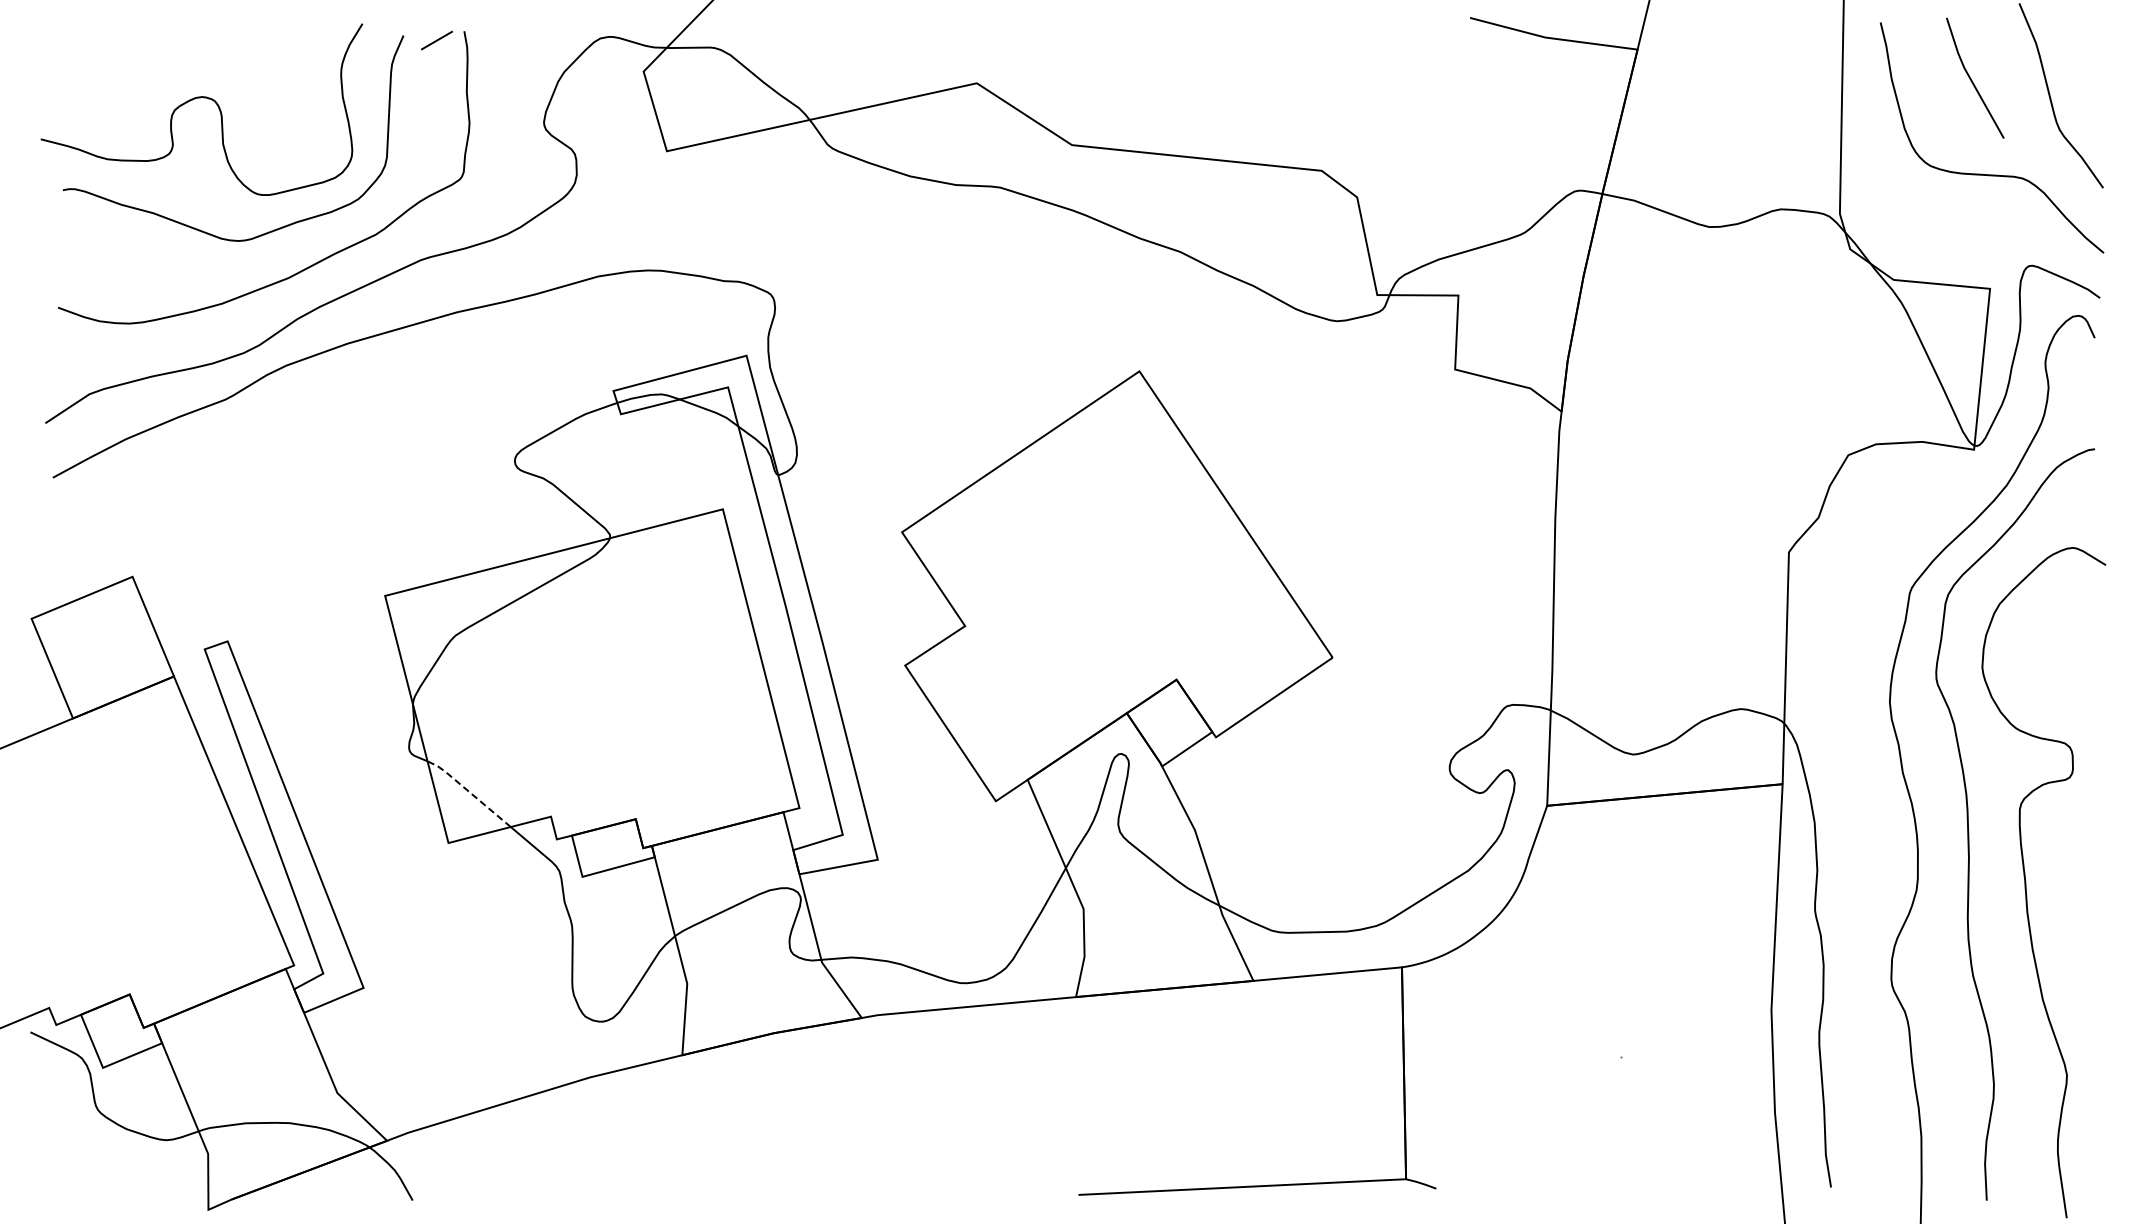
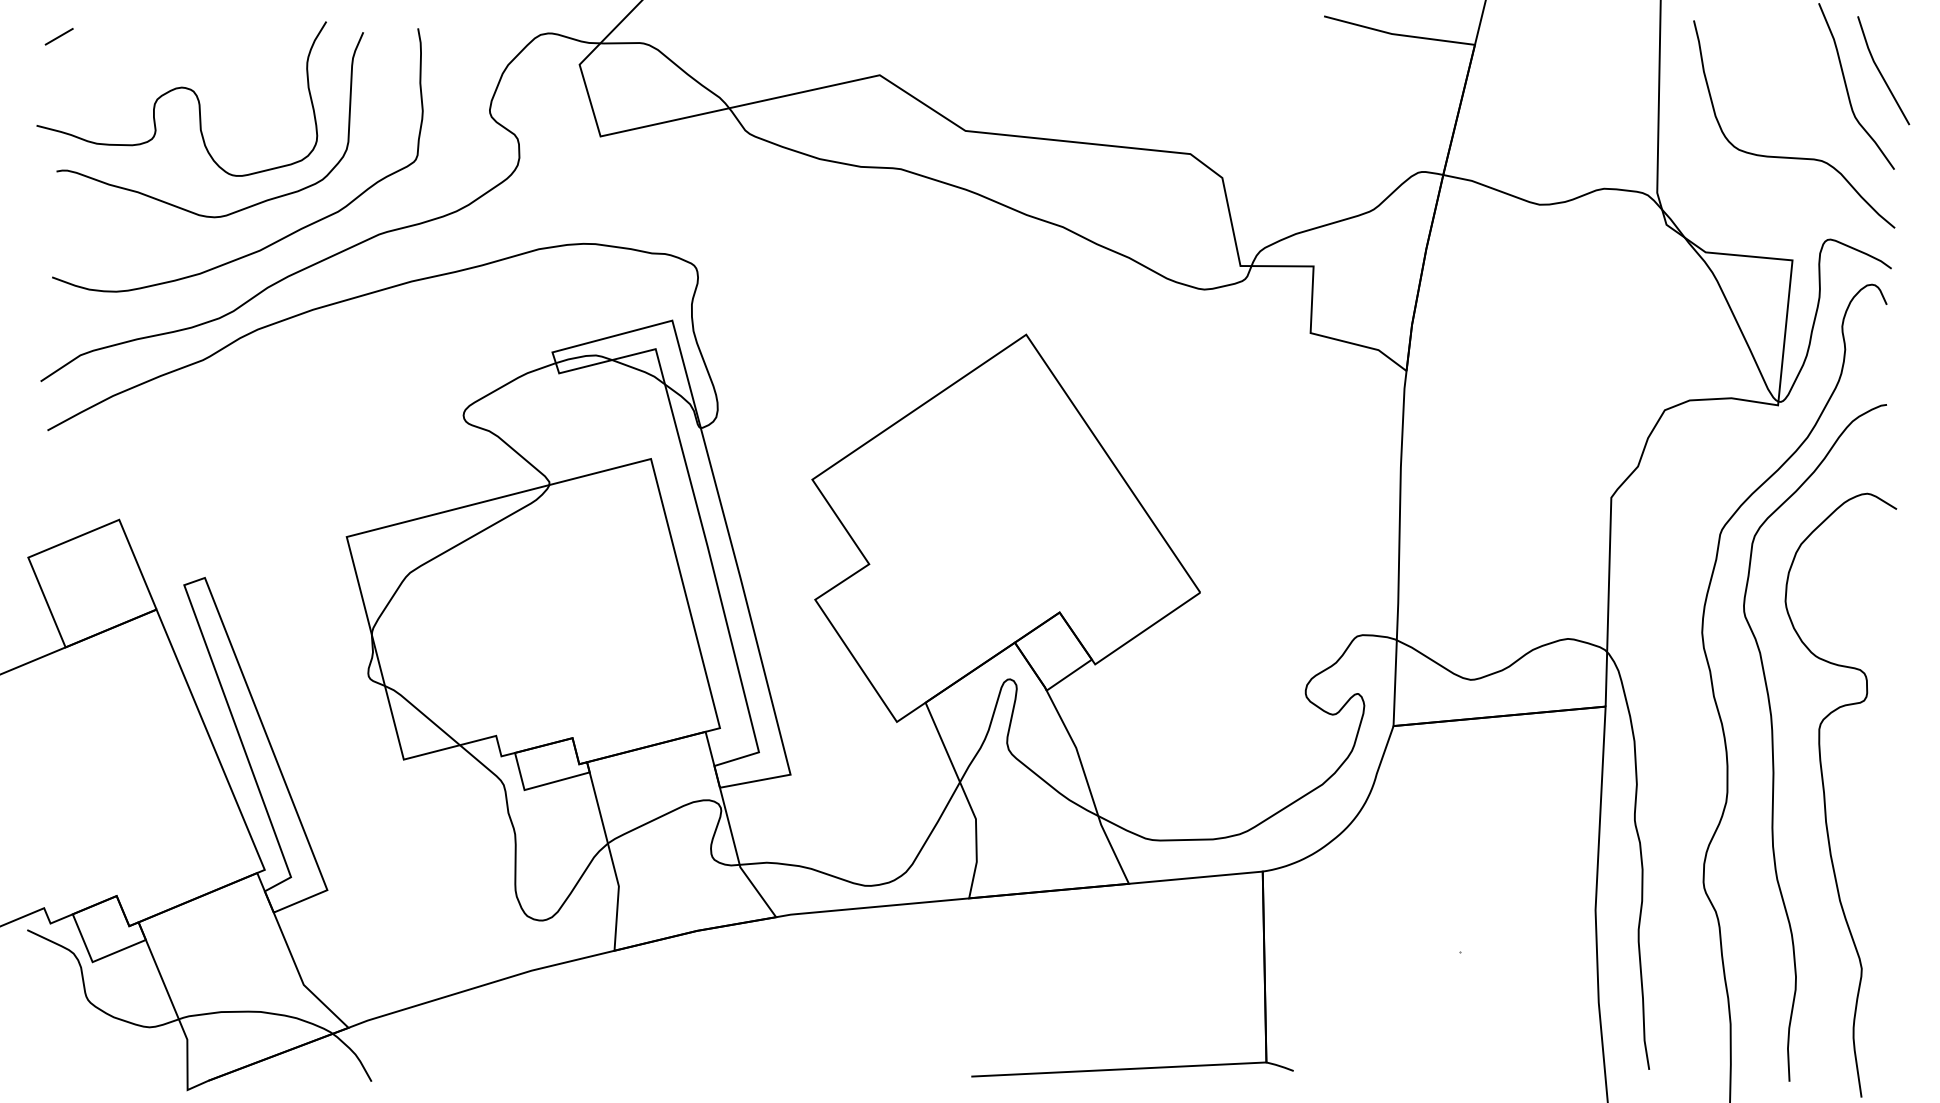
line: (436, 40) -> (58, 36), moved
line: (1971, 78) -> (1880, 70), moved
line: (469, 791) -> (422, 713), dashed -> solid

